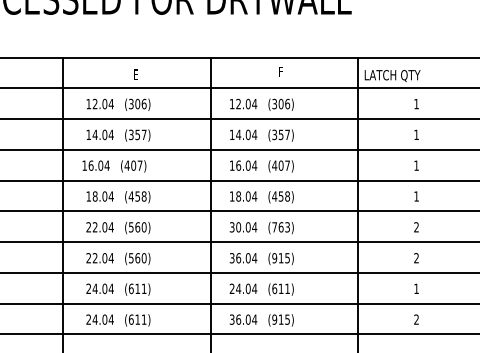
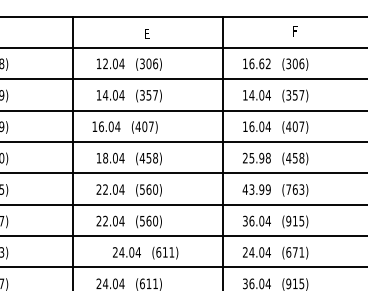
text: (246, 103) -> (259, 63), 12.04 -> 16.62
text: (243, 196) -> (256, 158), 18.04 -> 25.98
text: (243, 227) -> (256, 189), 30.04 -> 43.99
text: (280, 288) -> (294, 252), (611) -> (671)
text: (118, 289) -> (145, 253), moved

